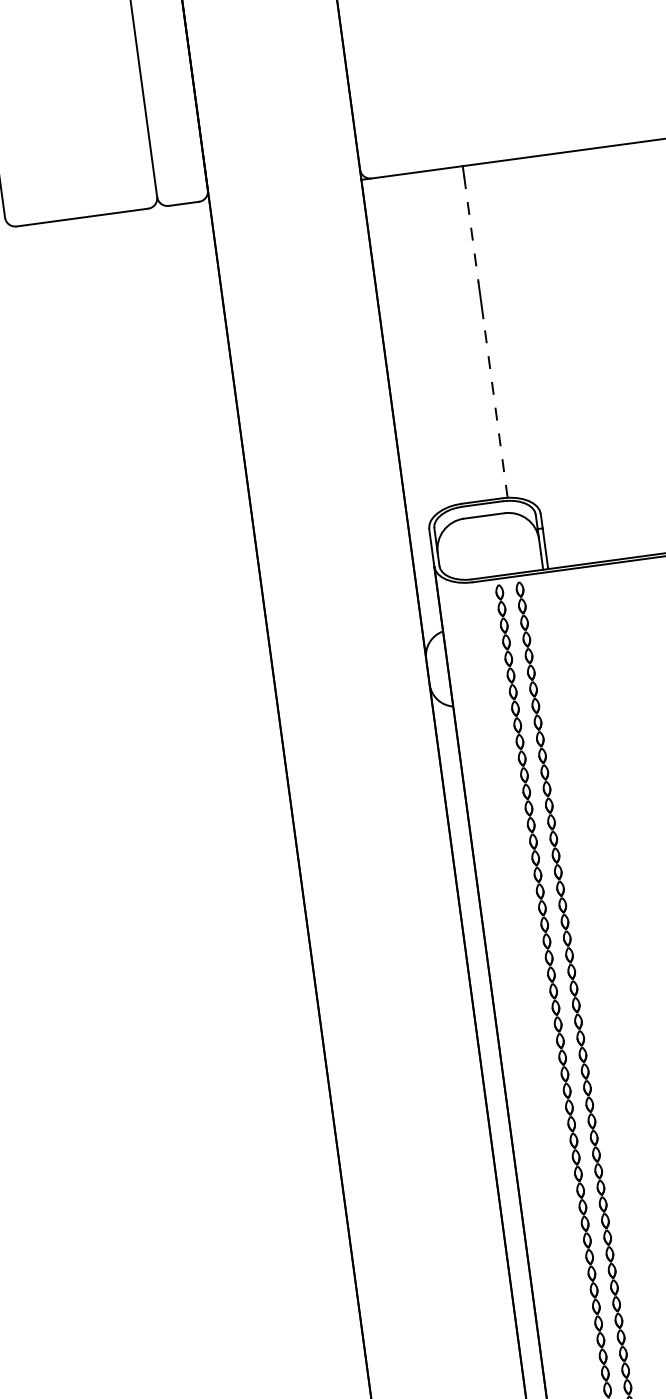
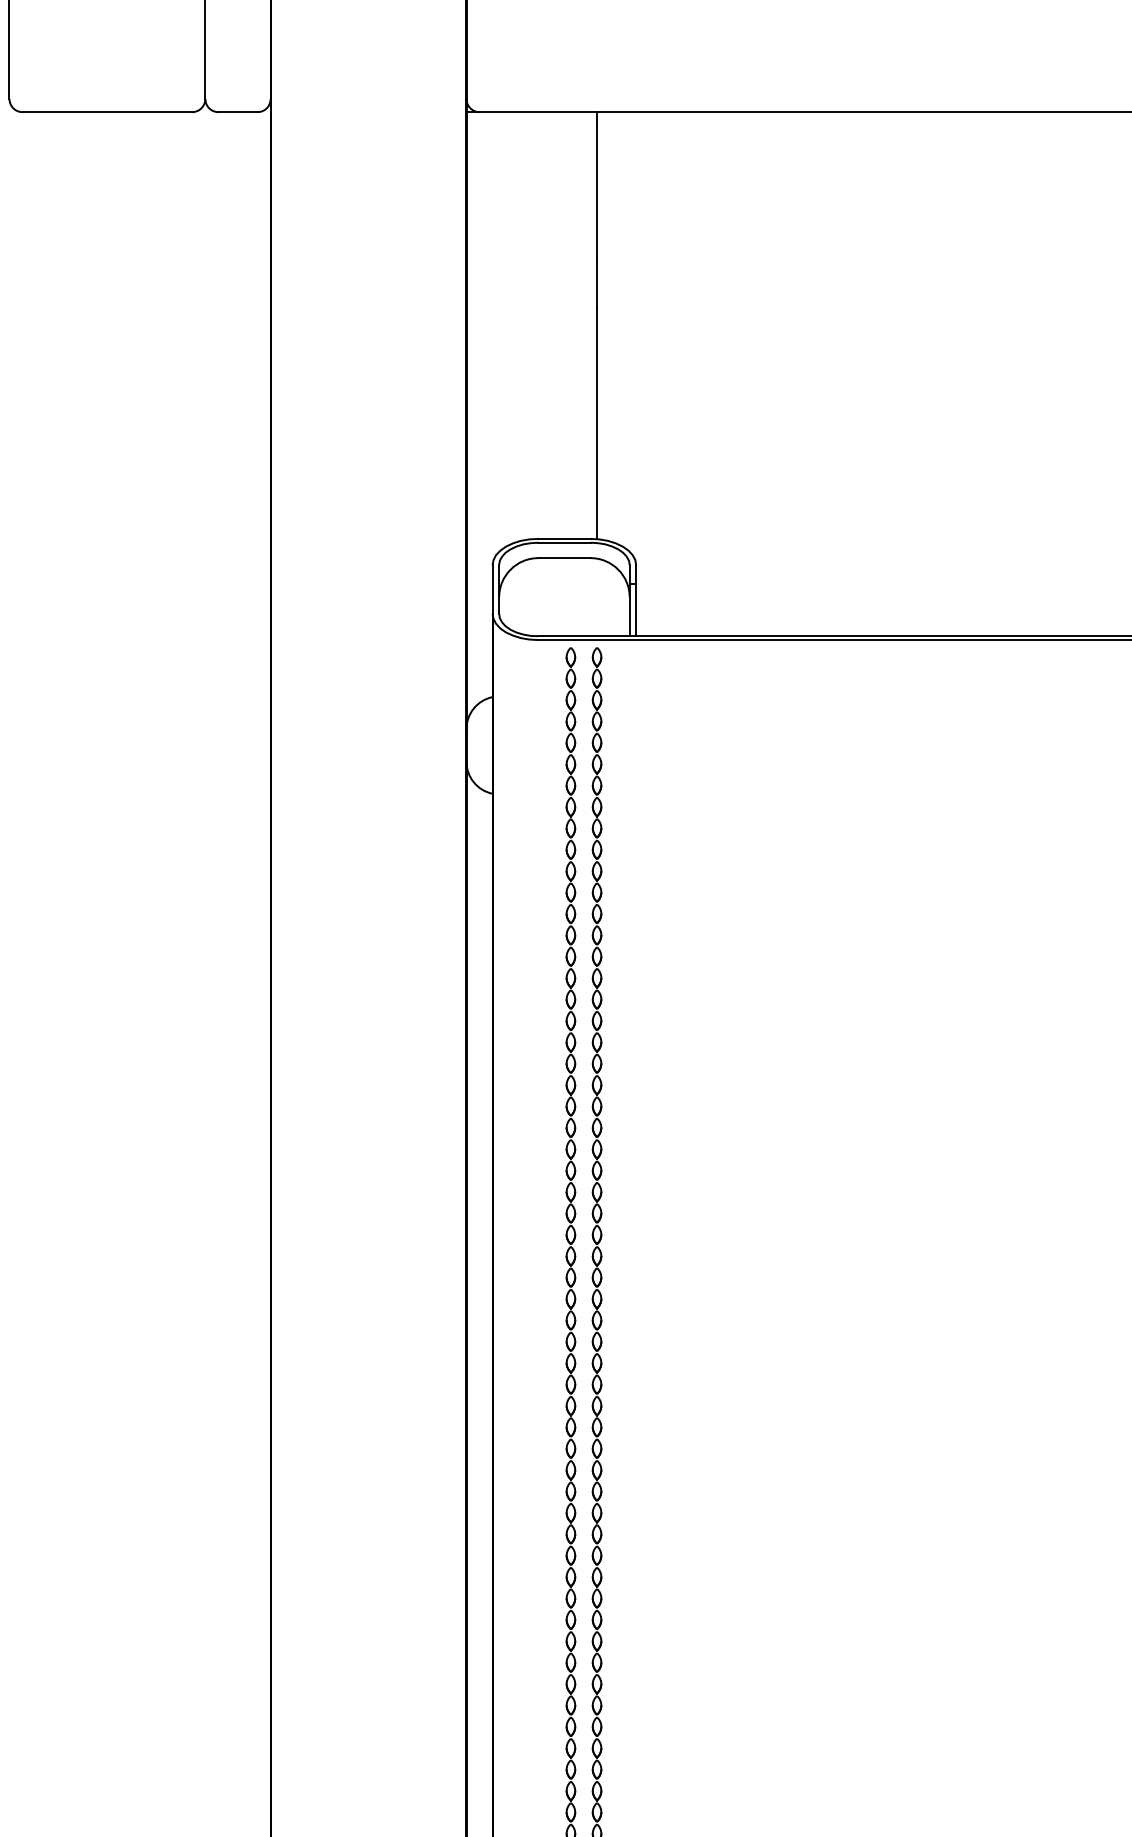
line: (471, 229) -> (597, 193), dashed -> solid
line: (495, 407) -> (597, 423), dashed -> solid

